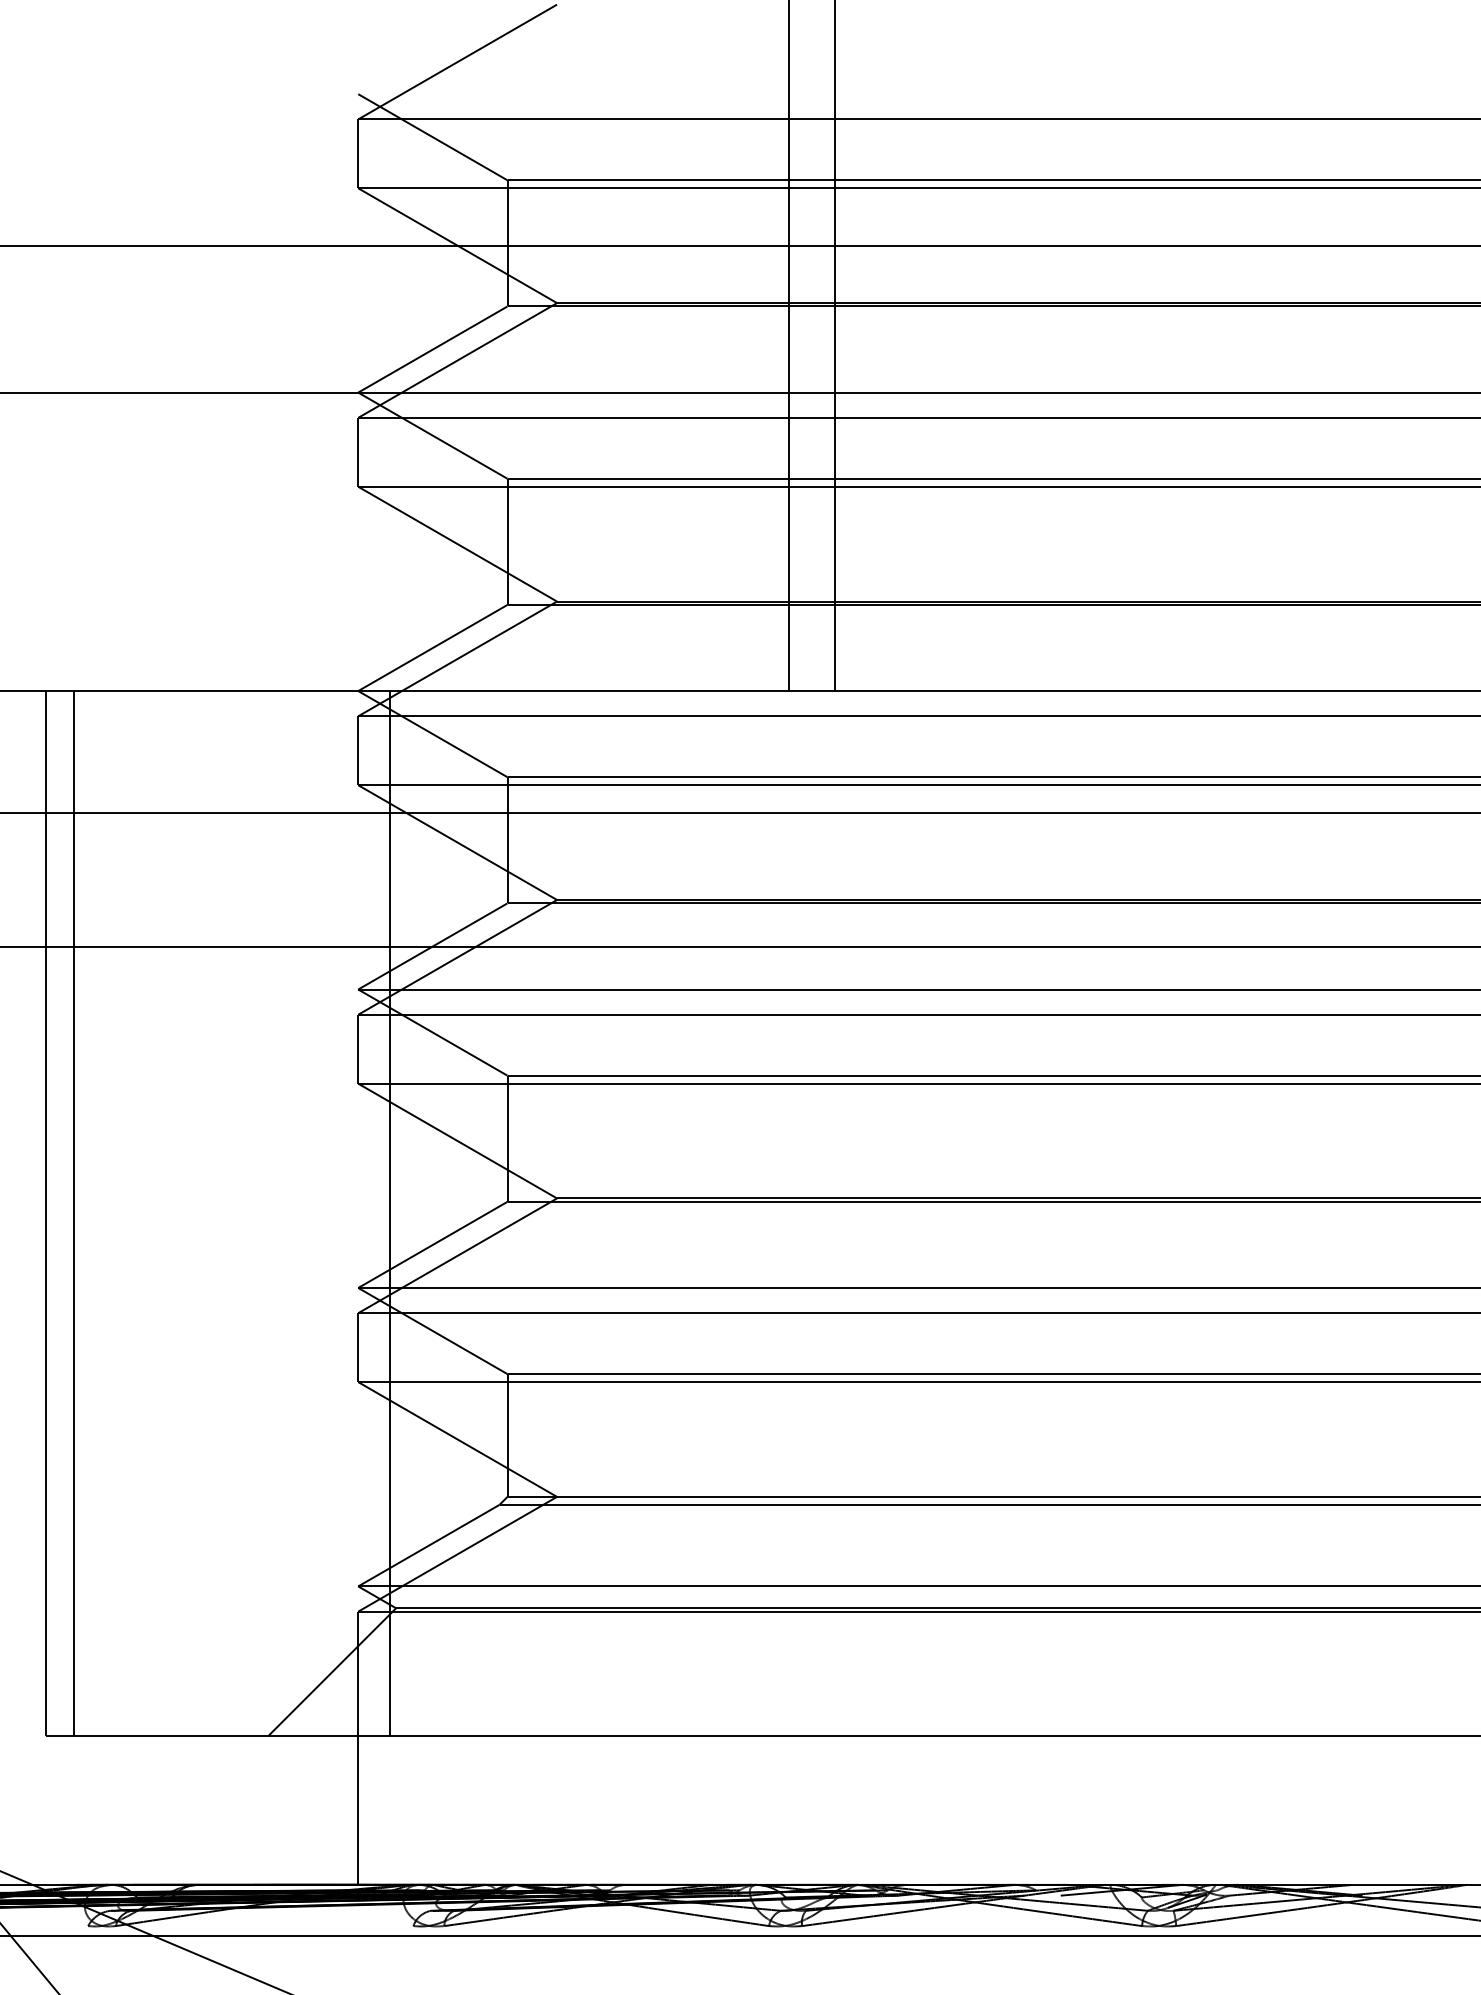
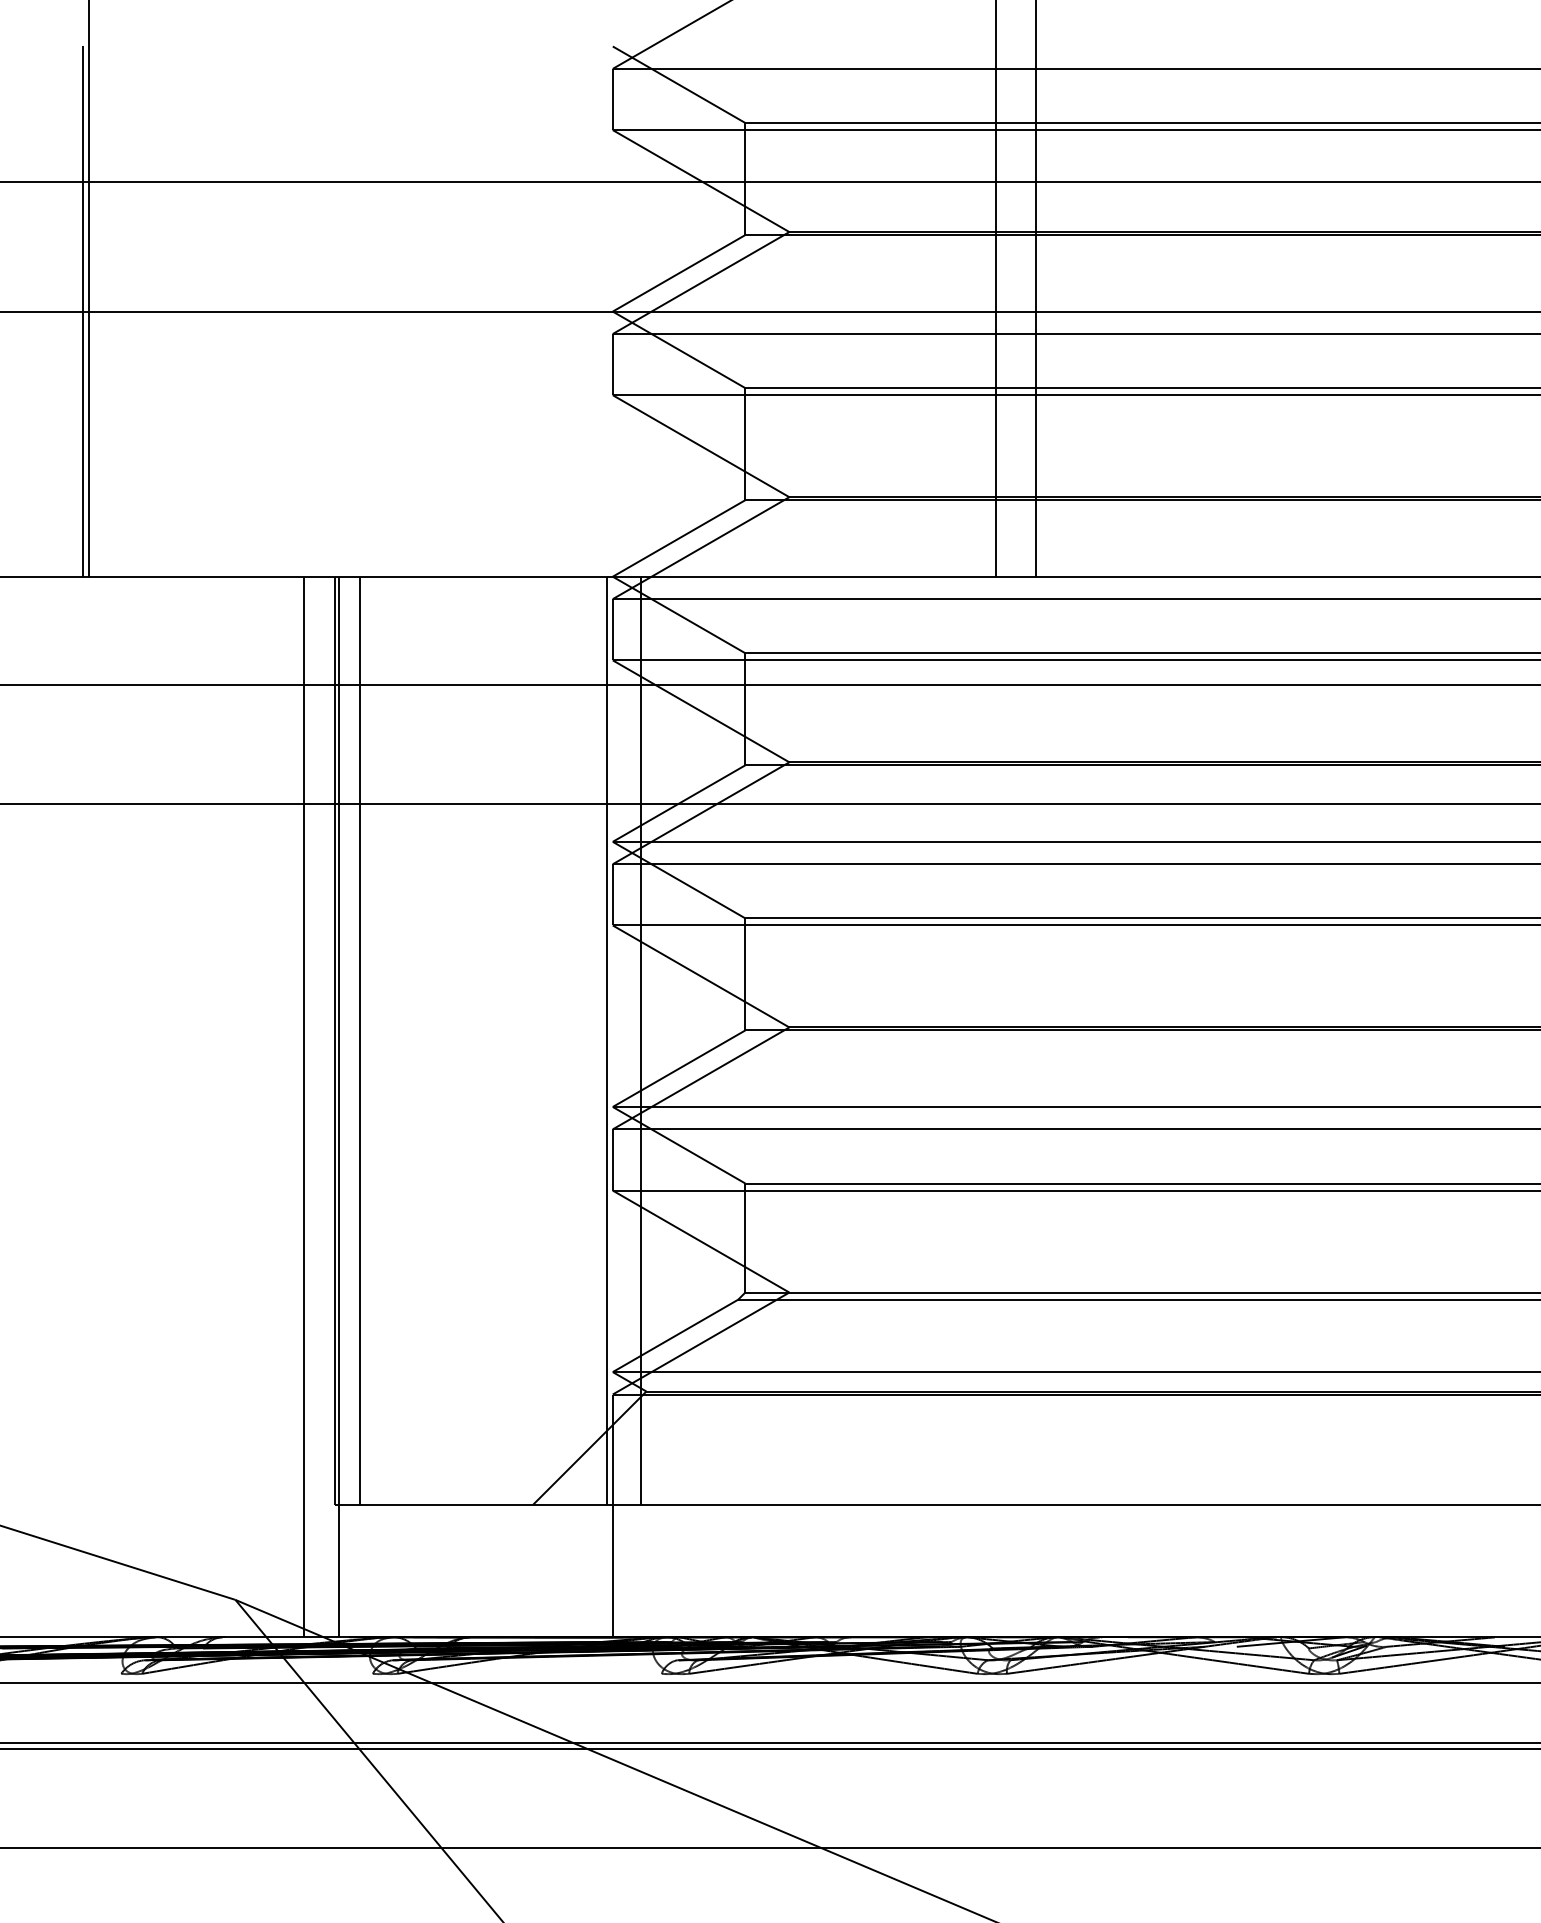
line: (351, 1213) -> (606, 1040), added
line: (11, 1287) -> (304, 1106), added
line: (49, 1287) -> (338, 1106), added

